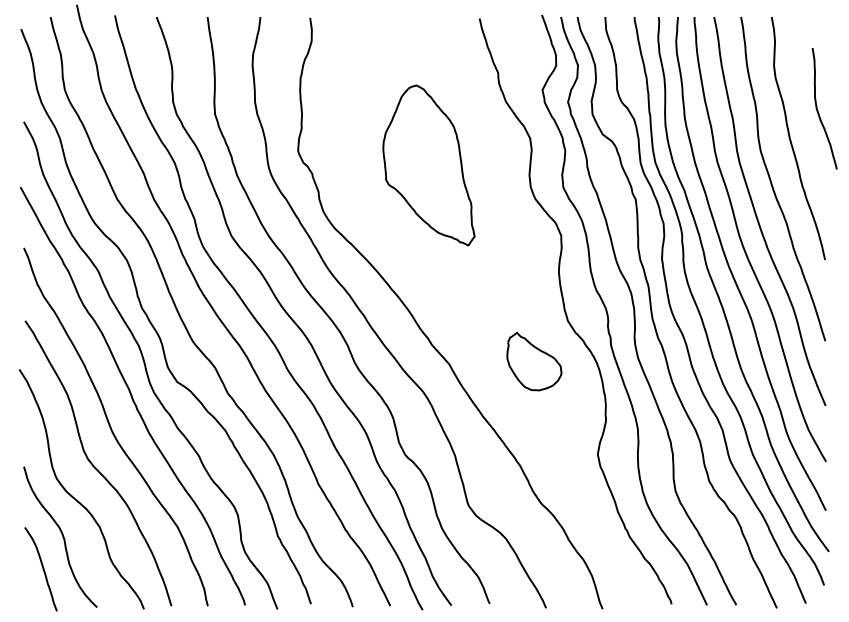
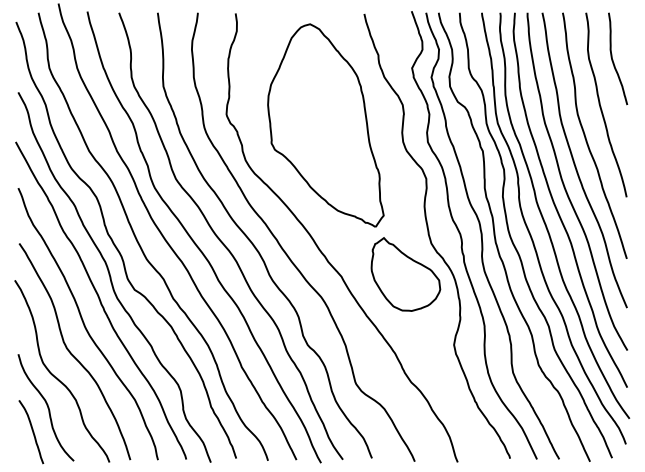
curve: (818, 110) -> (613, 60), moved
part: (428, 165) -> (325, 125), size x1.67
part: (534, 361) -> (406, 274), size x1.67

